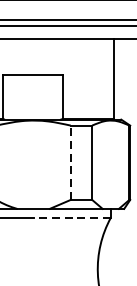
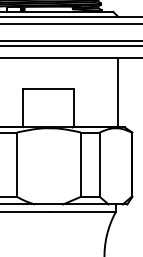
line: (71, 162) -> (81, 164), dashed -> solid
line: (71, 218) -> (81, 212), dashed -> solid

